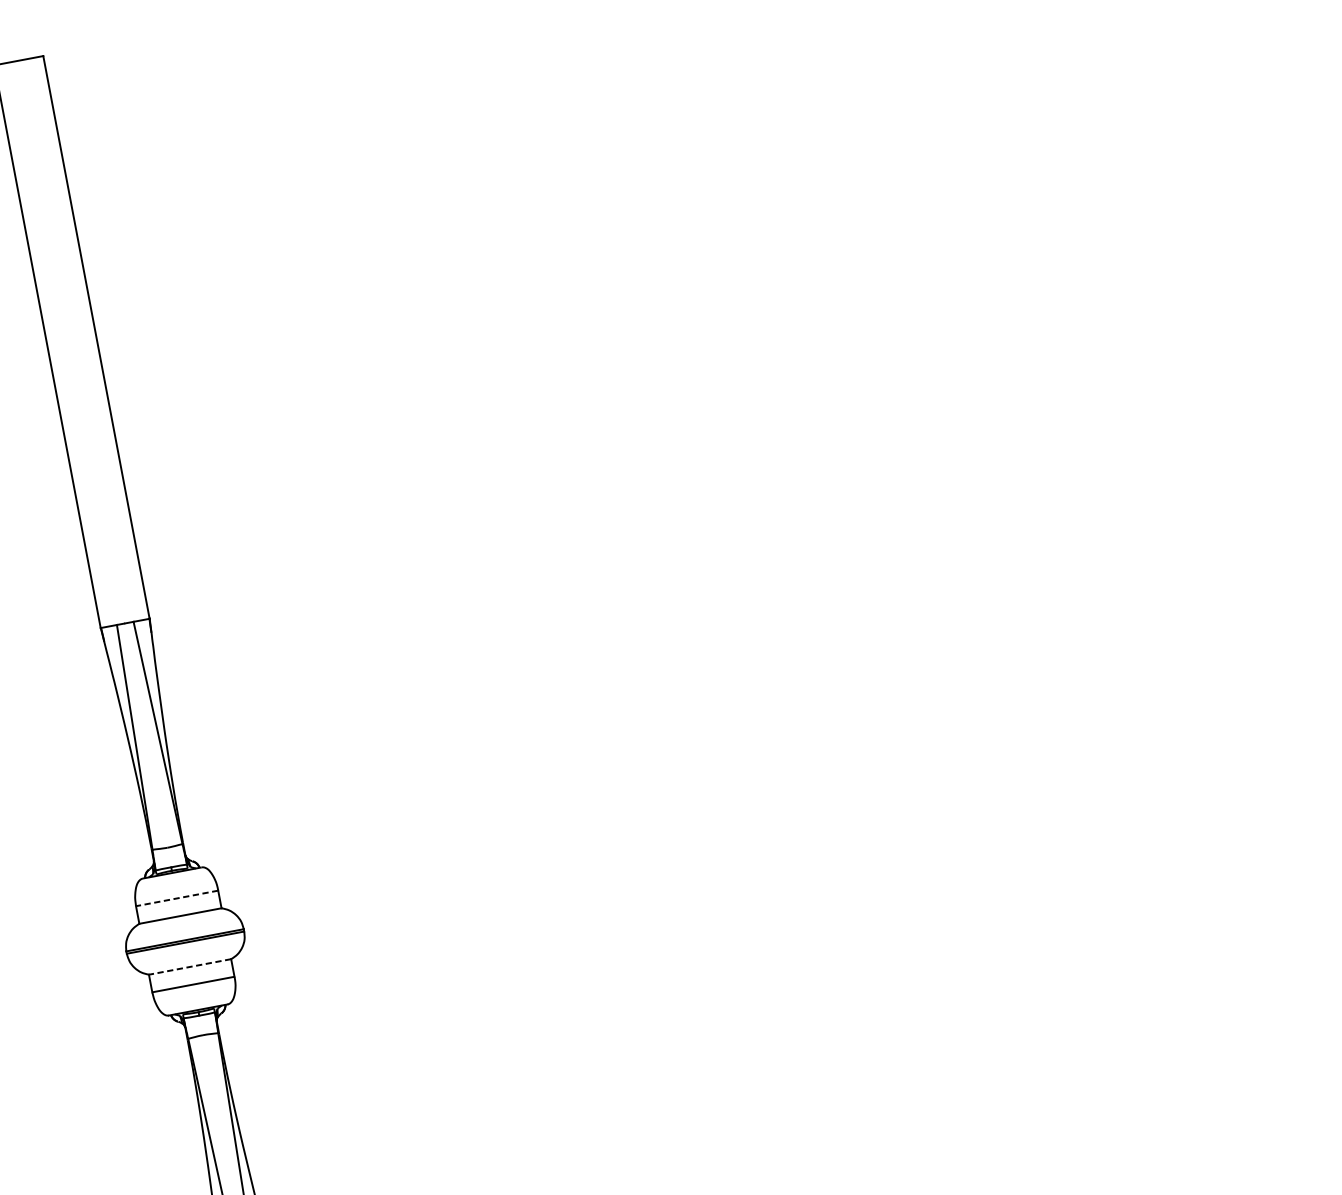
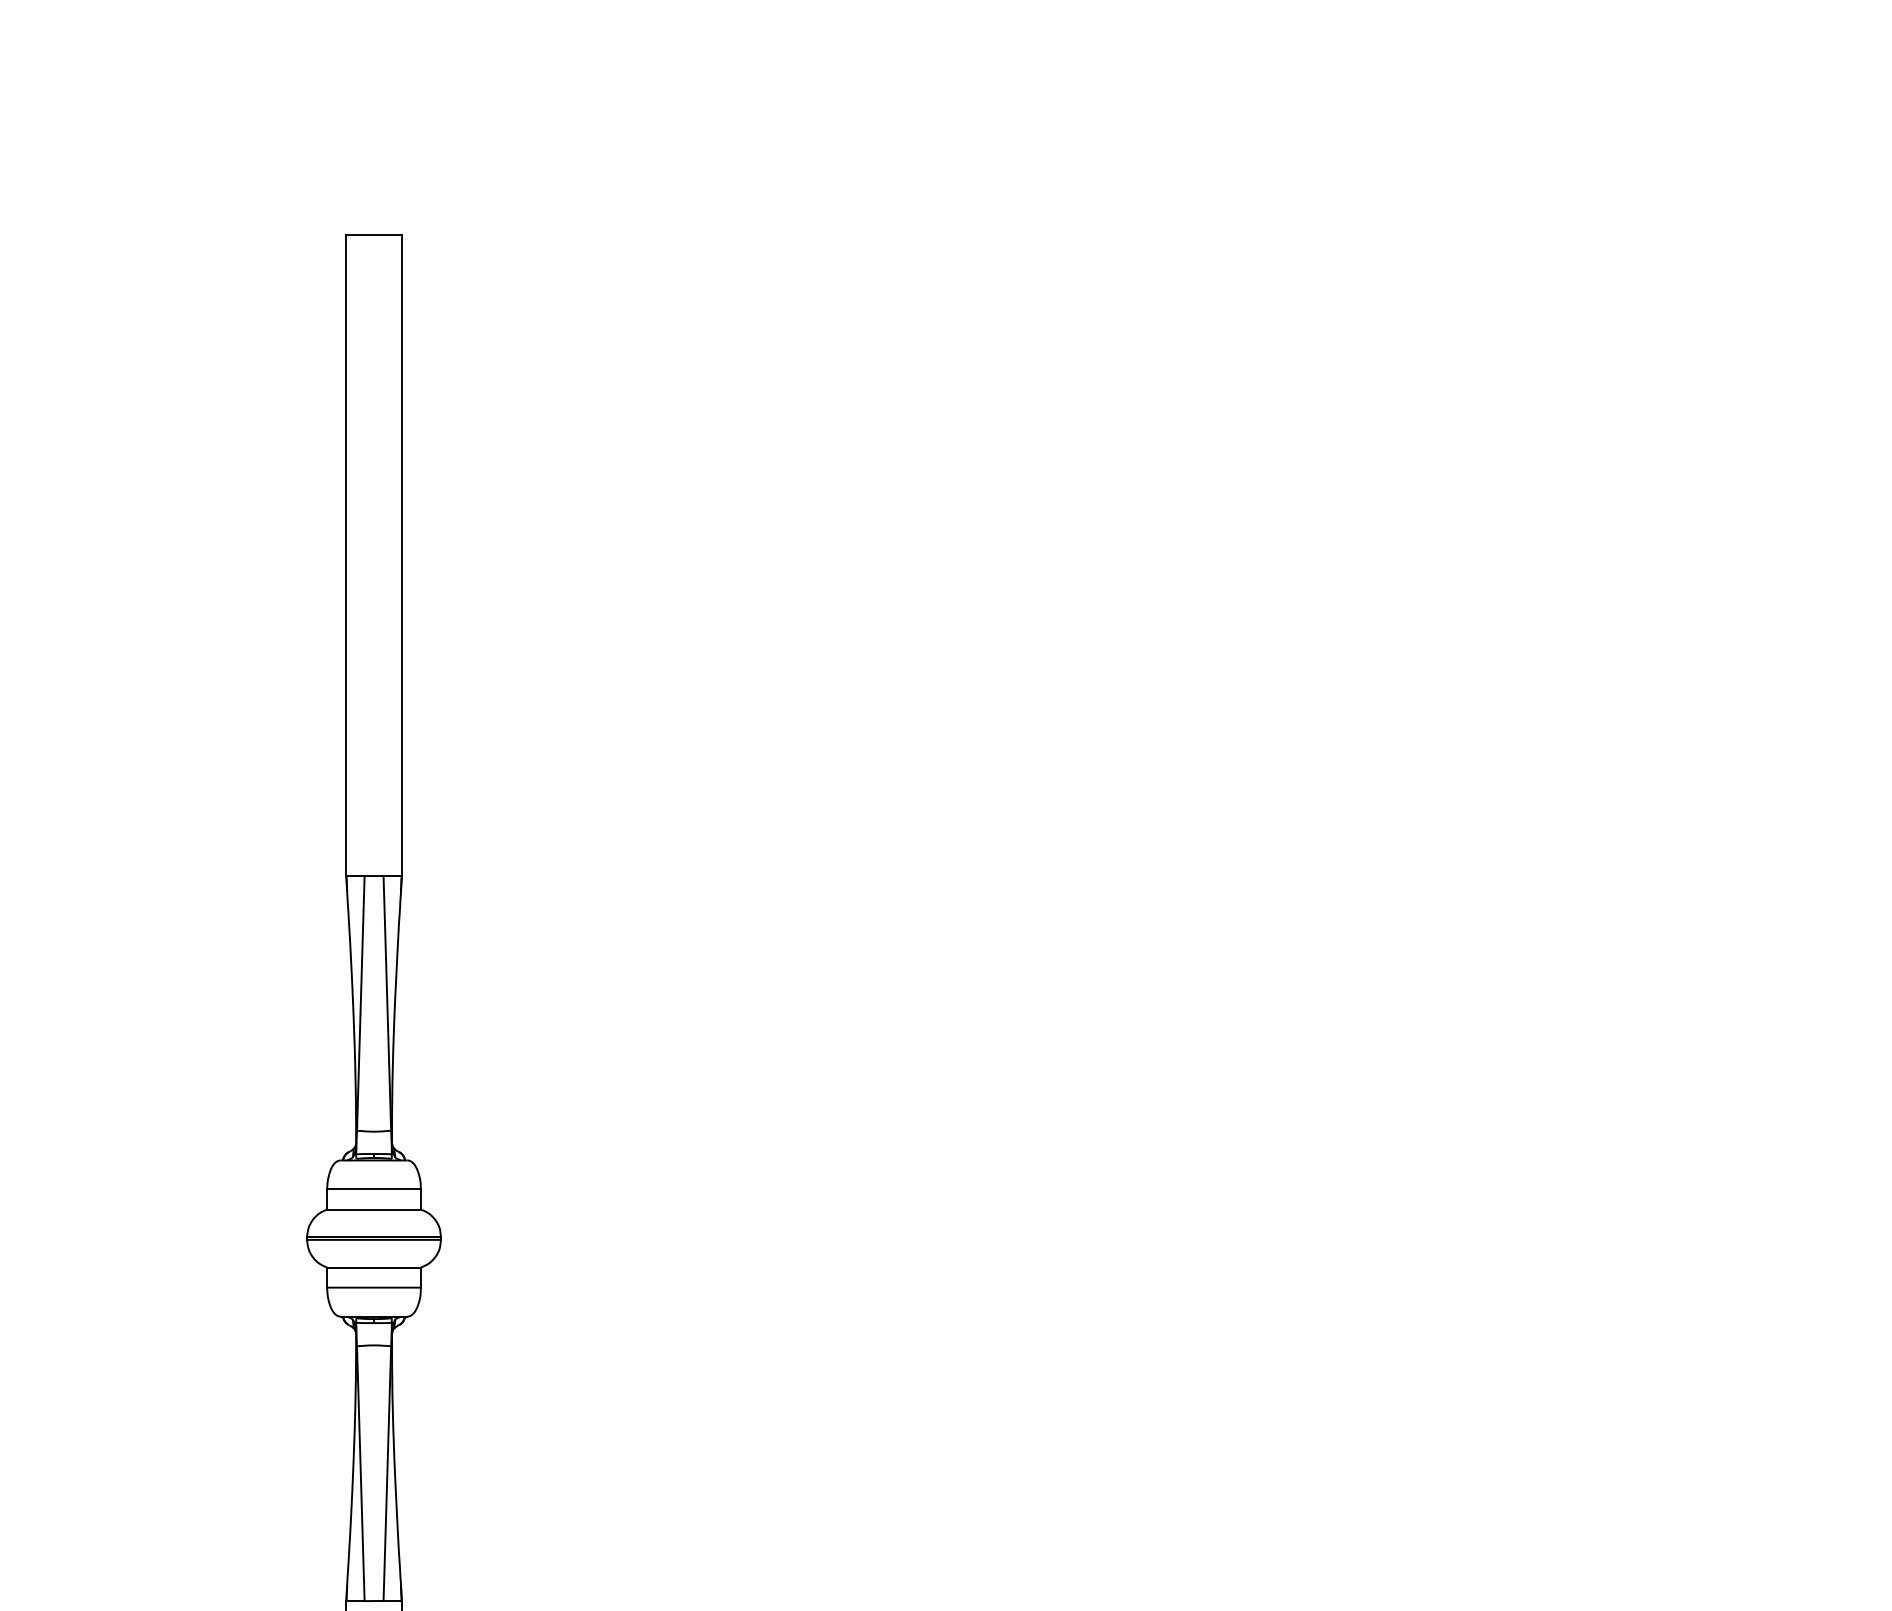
line: (176, 898) -> (373, 1189), dashed -> solid
line: (189, 966) -> (373, 1267), dashed -> solid

